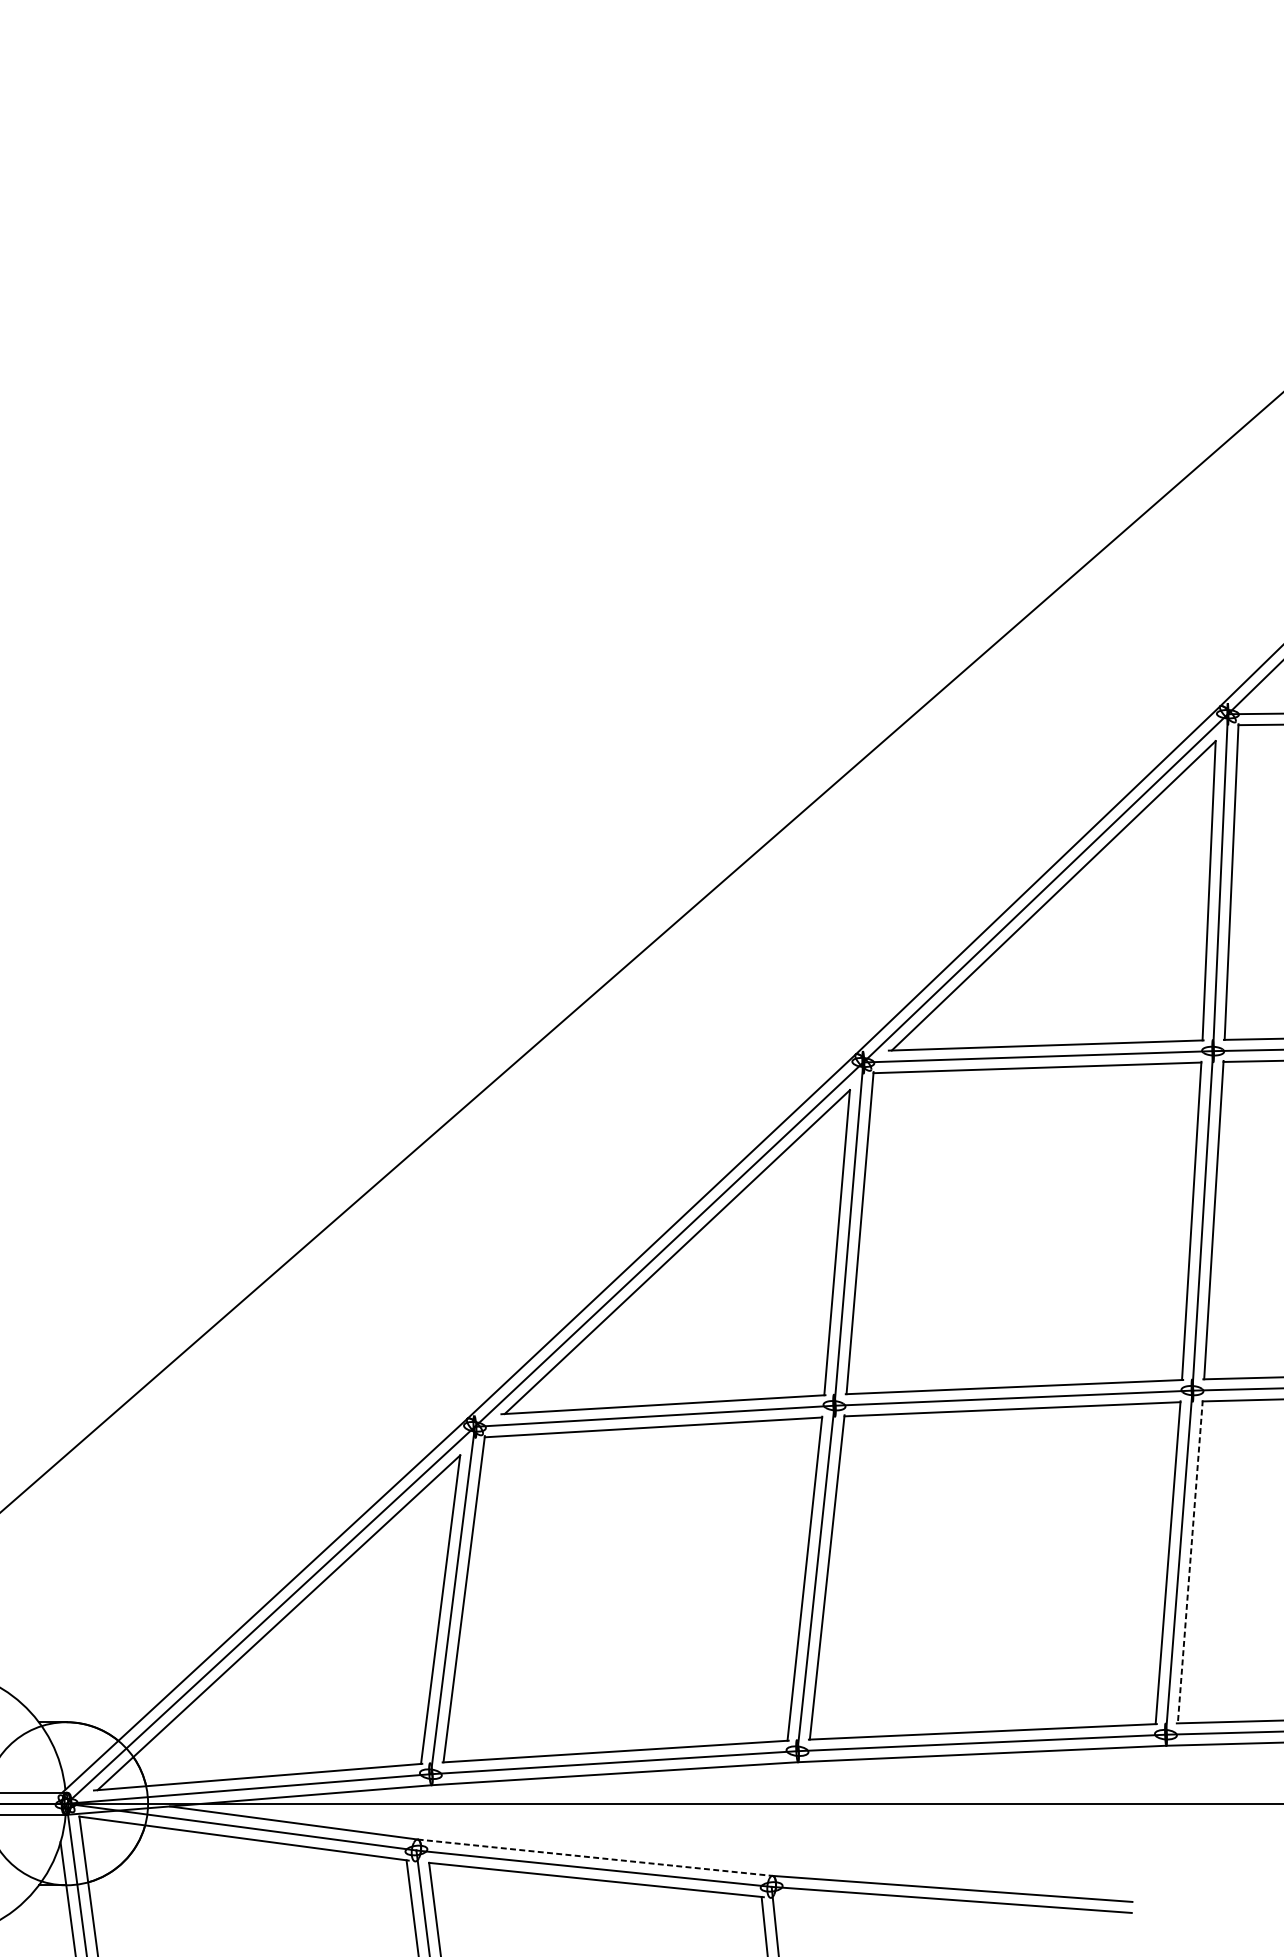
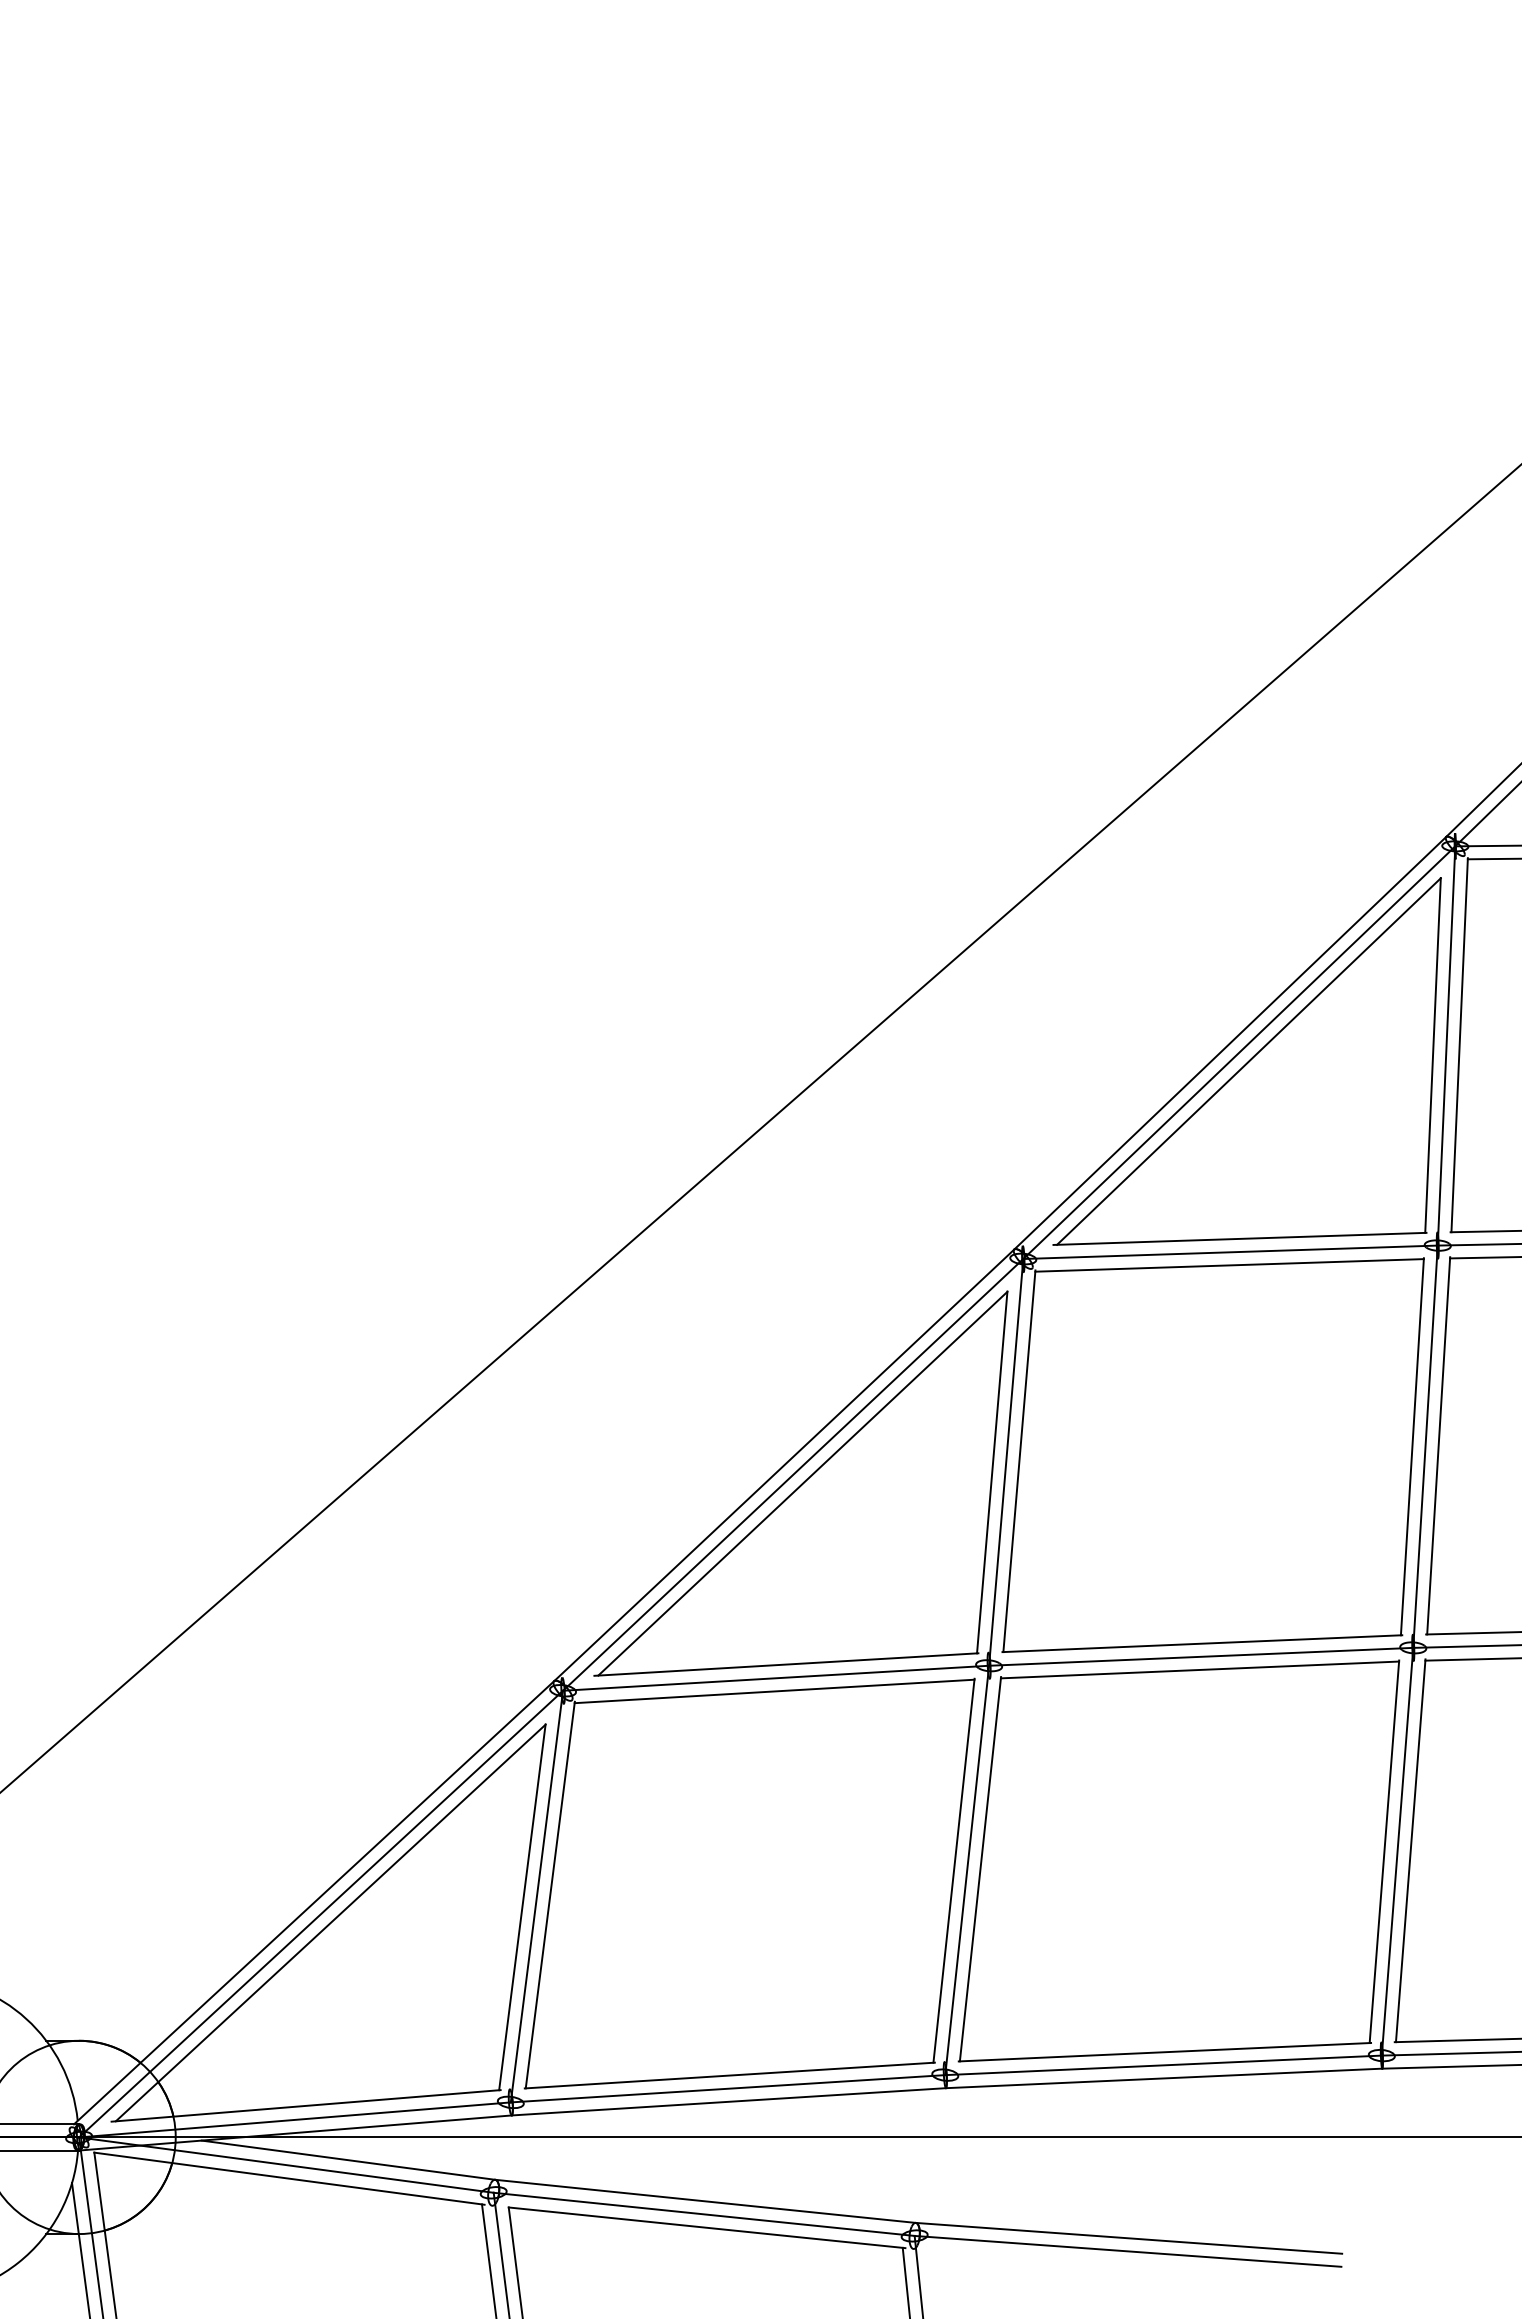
line: (1190, 1561) -> (1410, 1850), dashed -> solid
line: (596, 1857) -> (706, 2201), dashed -> solid

